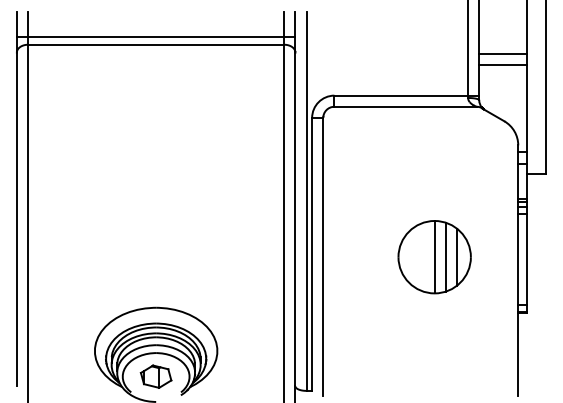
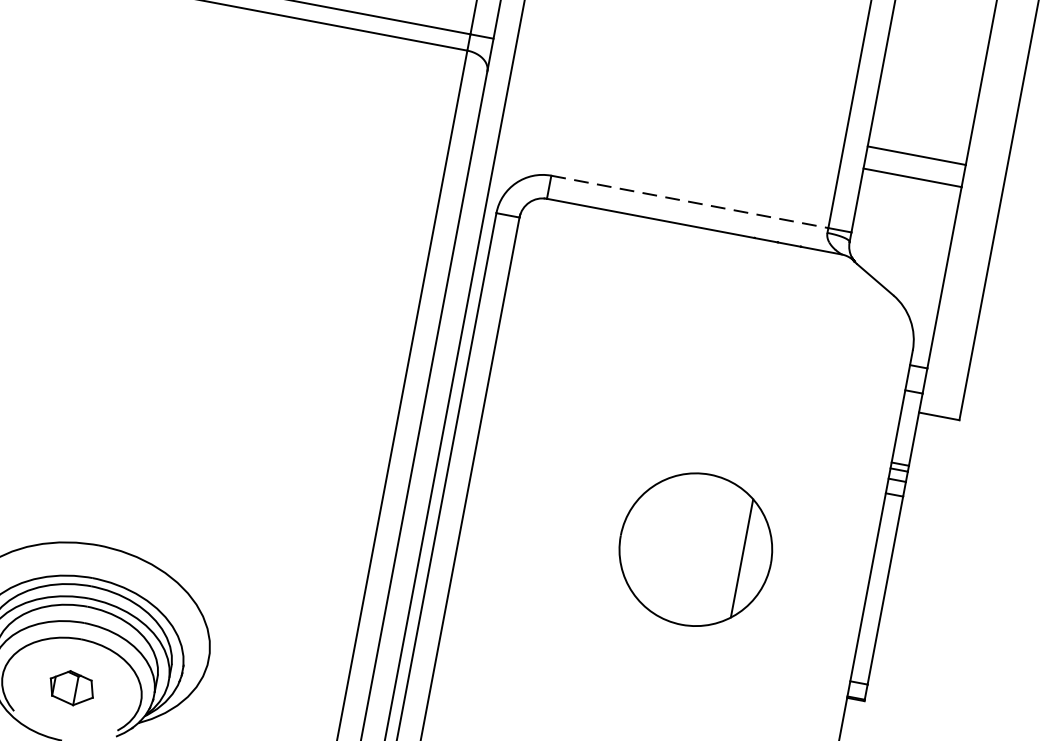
line: (401, 95) -> (690, 201), solid -> dashed
line: (445, 256) -> (718, 552), removed
line: (434, 257) -> (695, 550), removed
part: (155, 376) -> (70, 687), size x0.7

